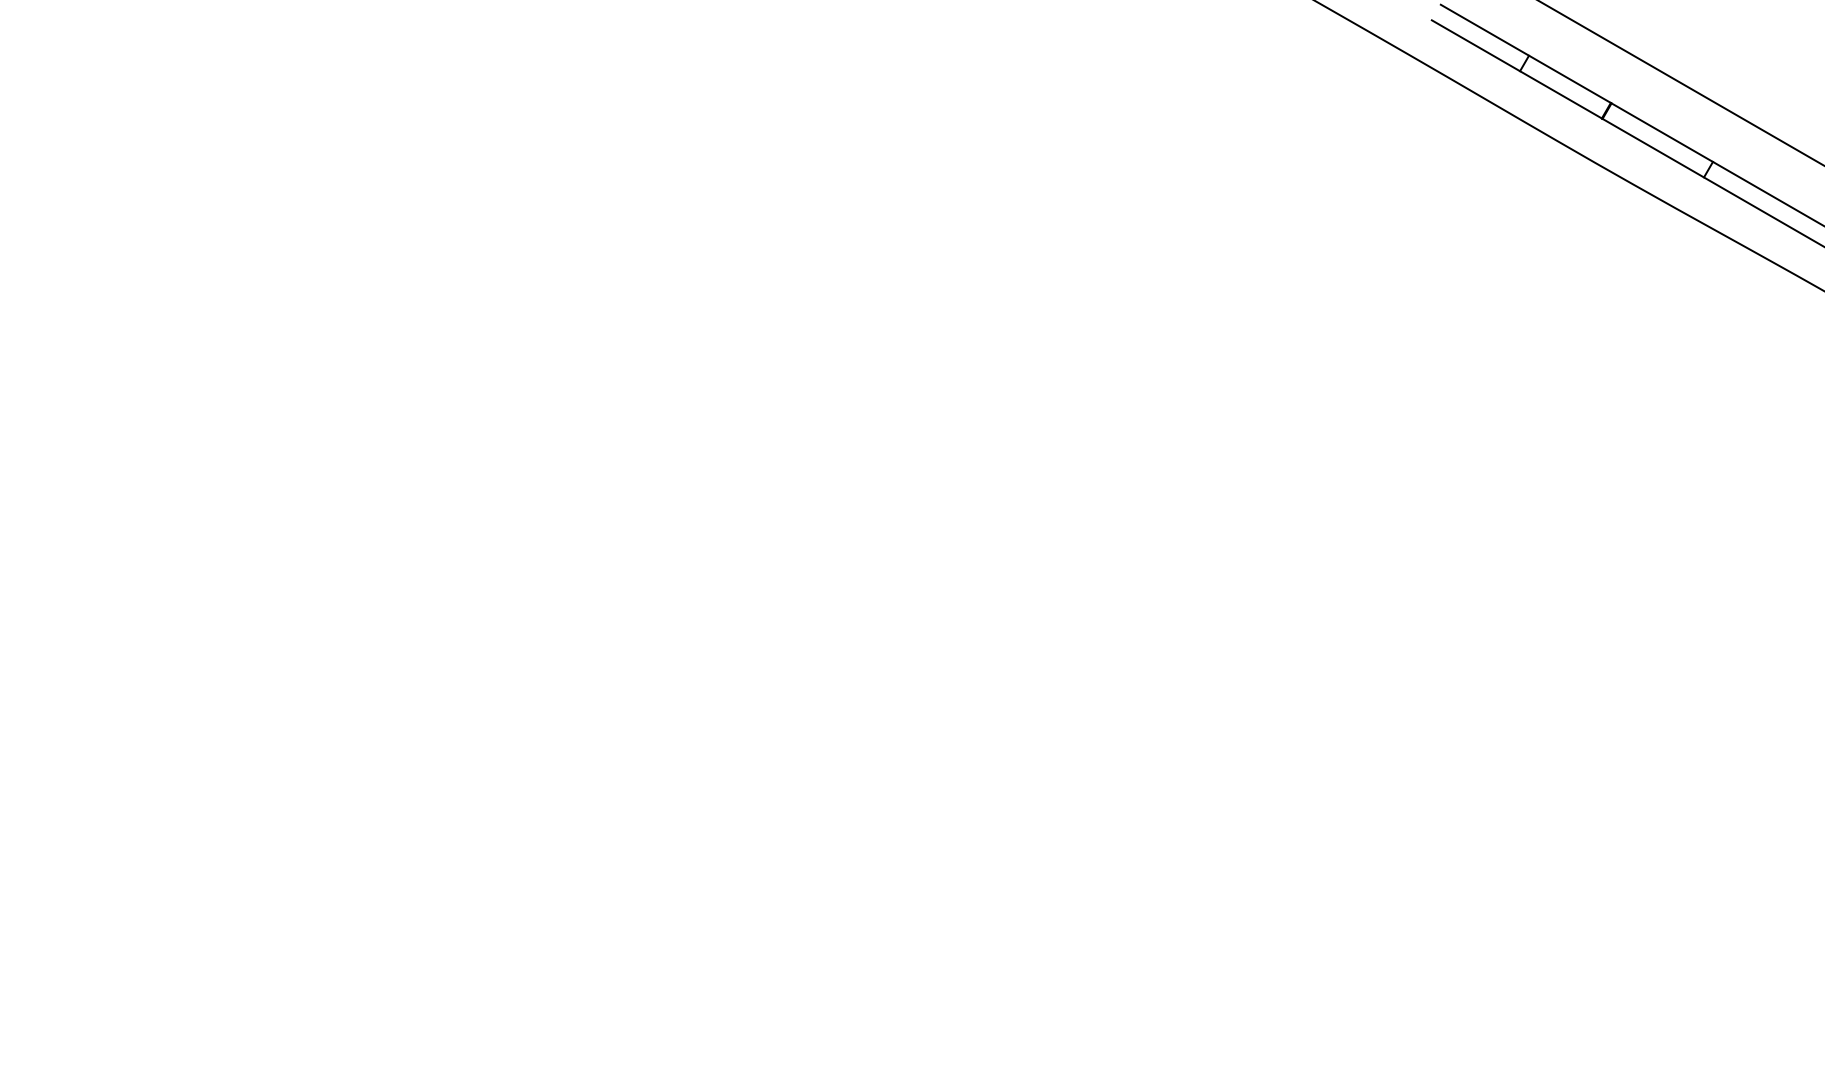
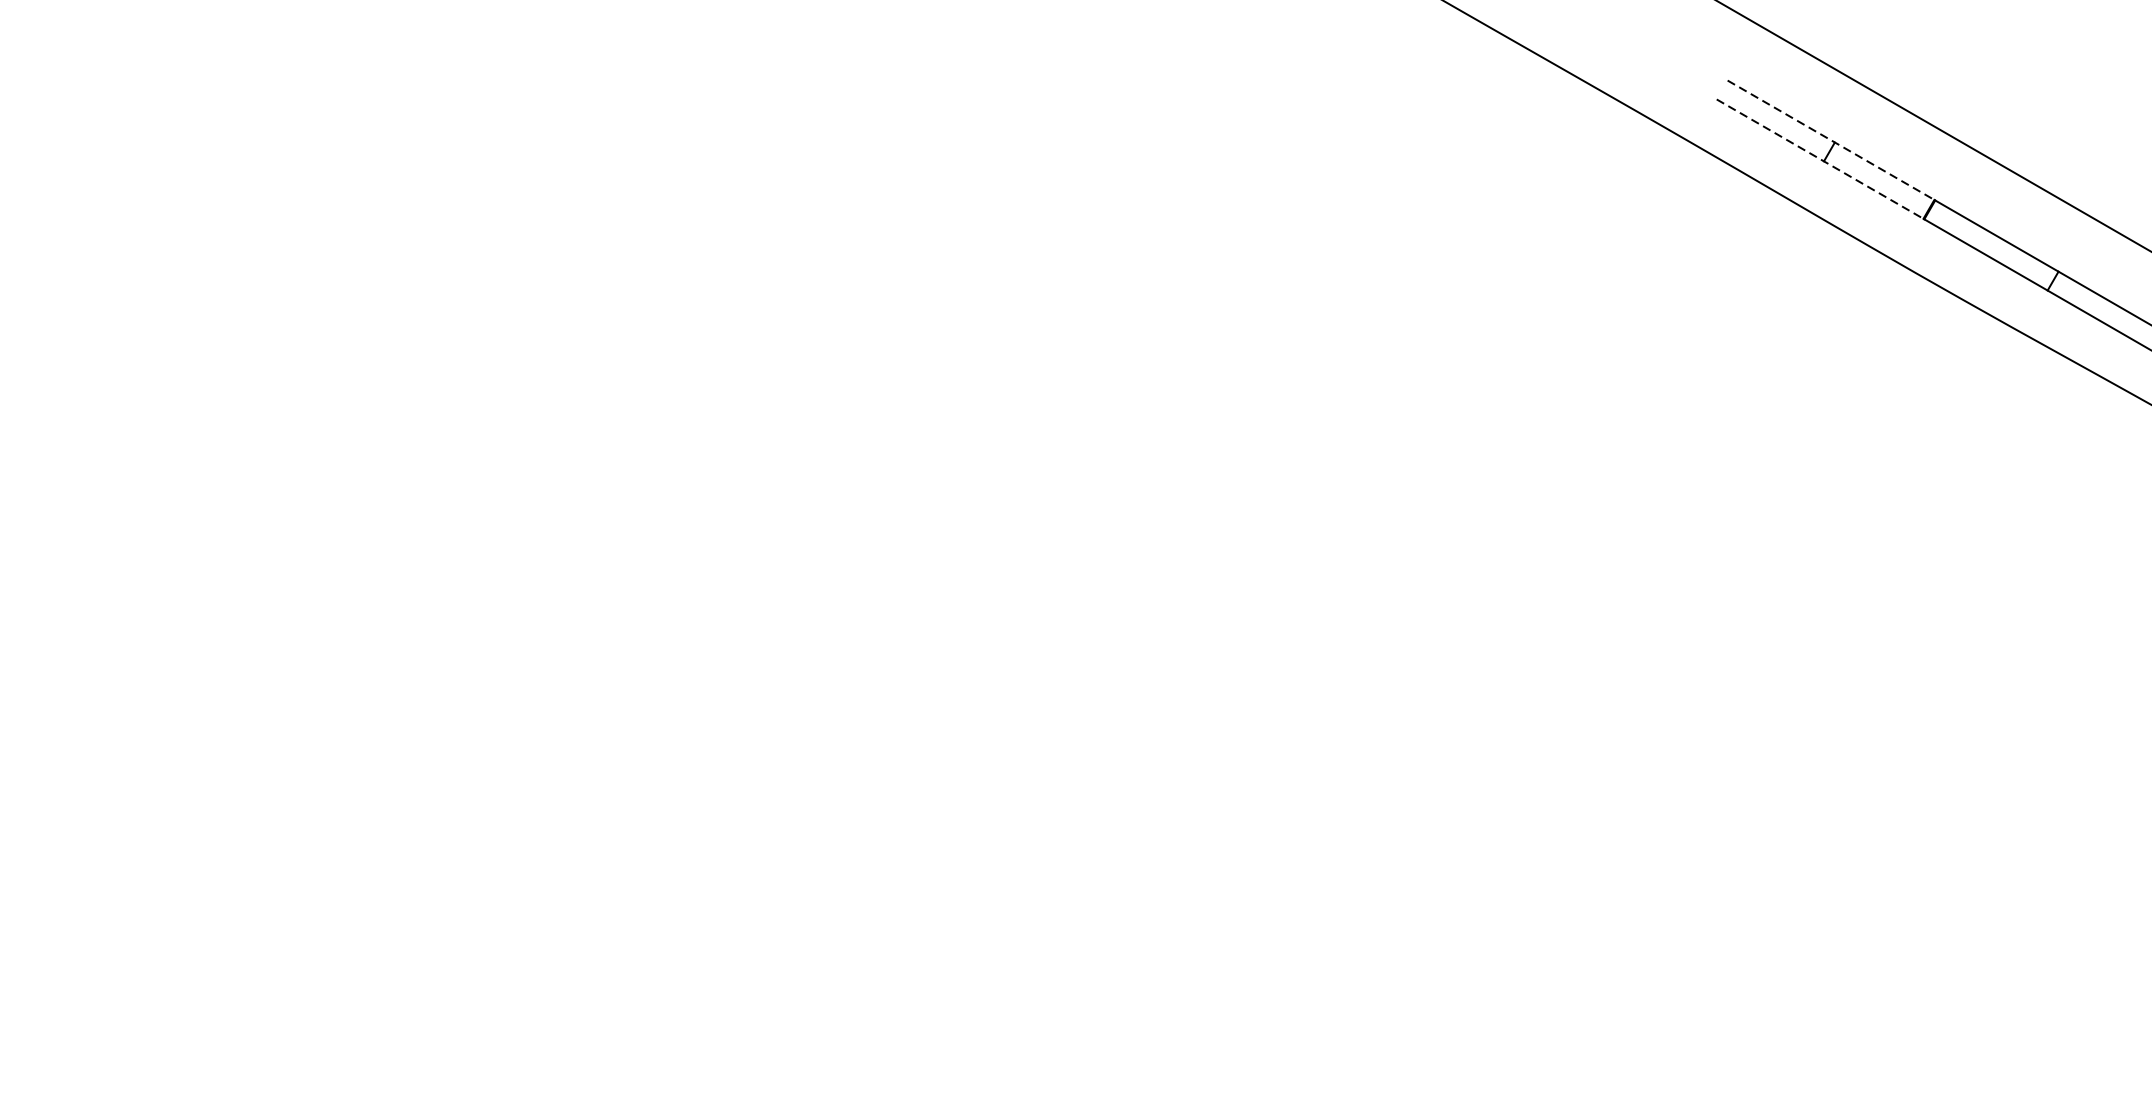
line: (1526, 54) -> (1831, 141), solid -> dashed
line: (1517, 69) -> (1820, 159), solid -> dashed

